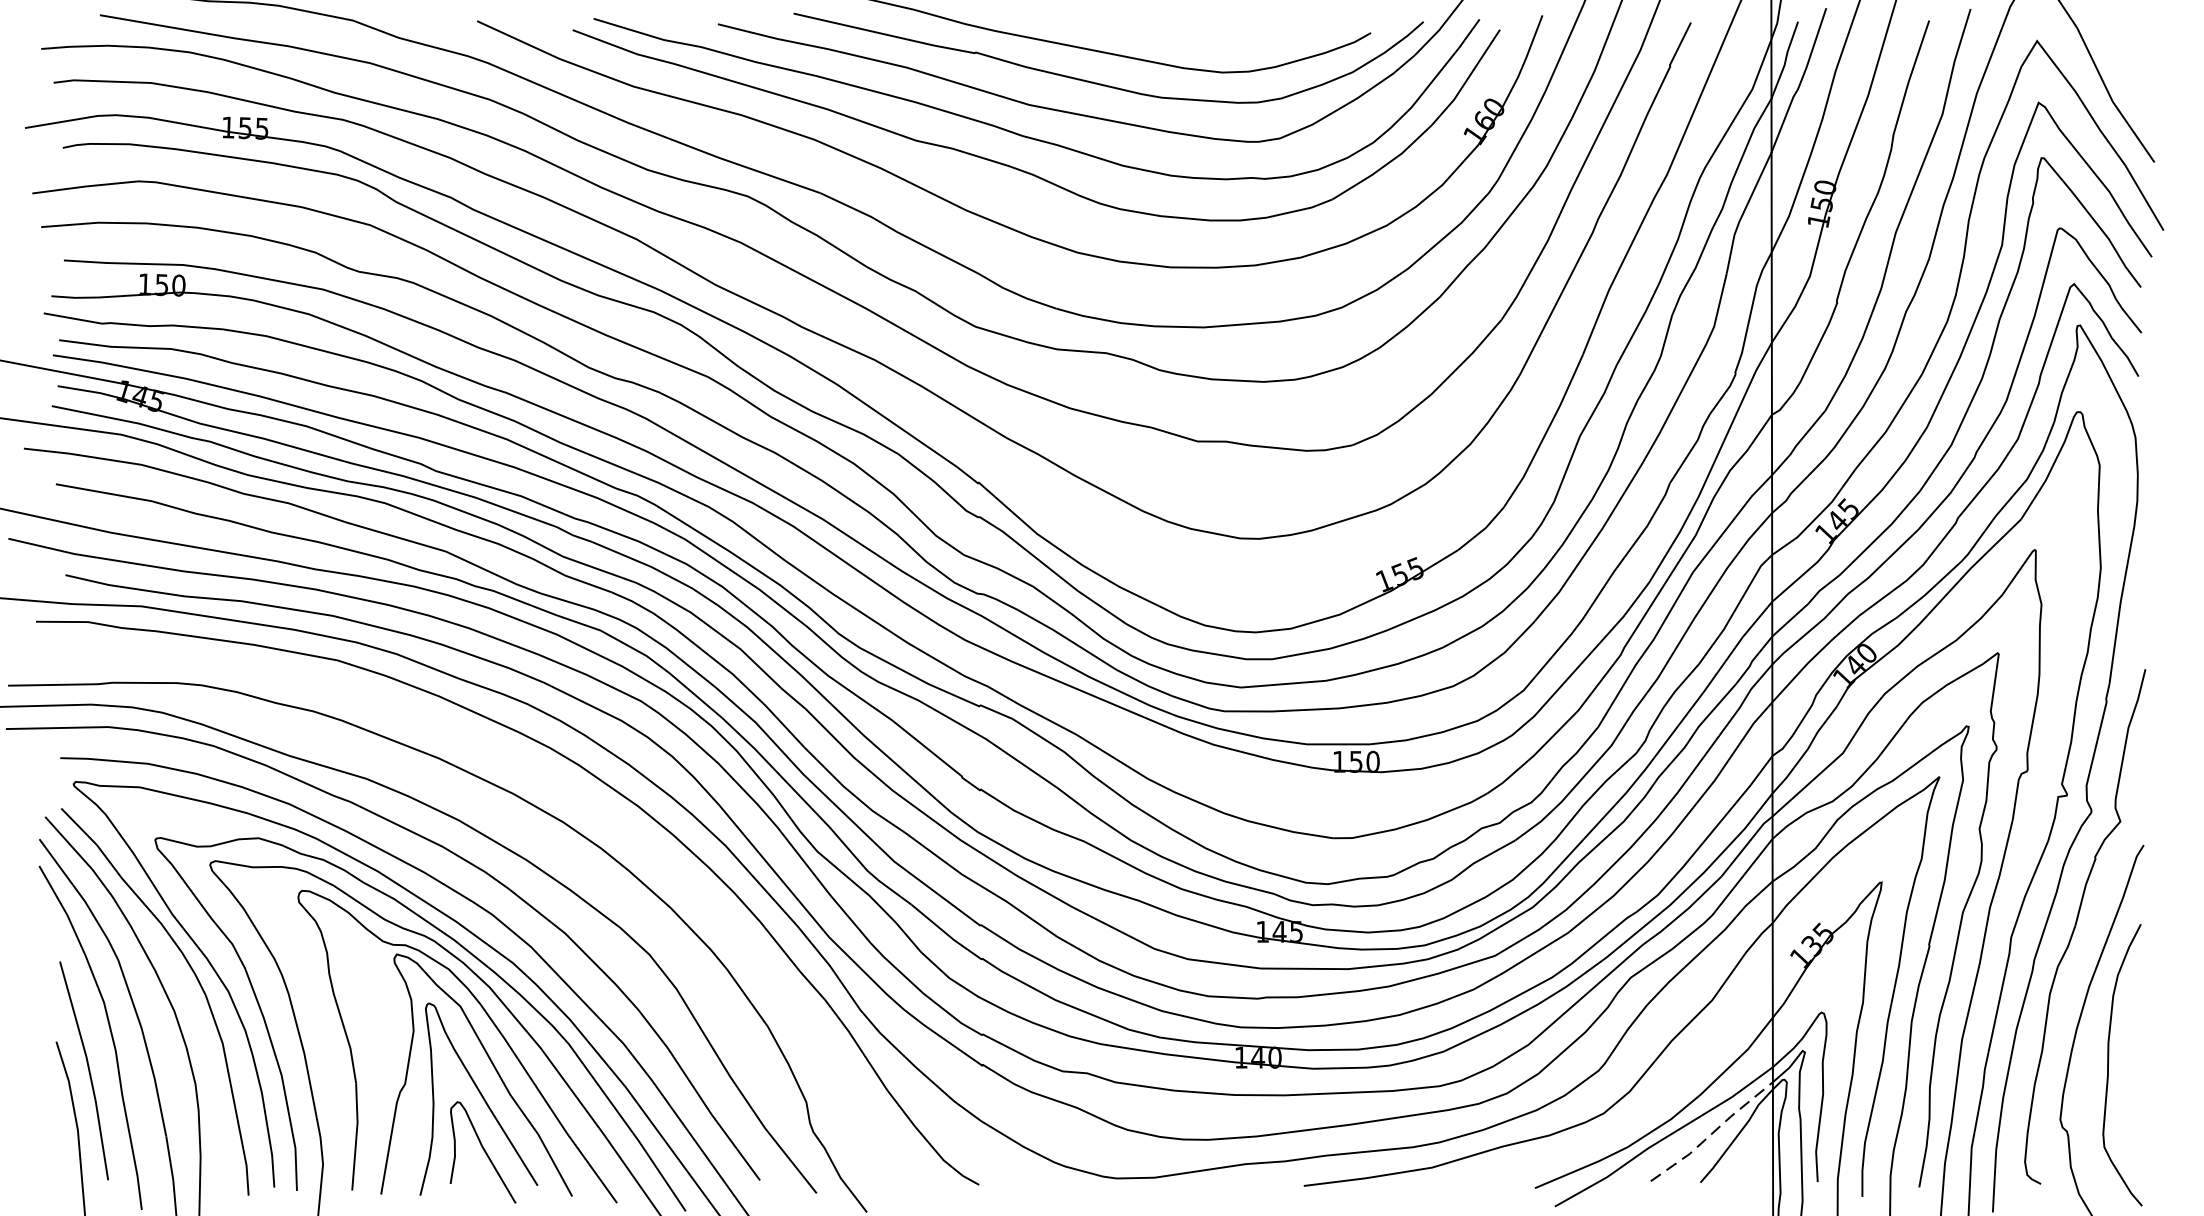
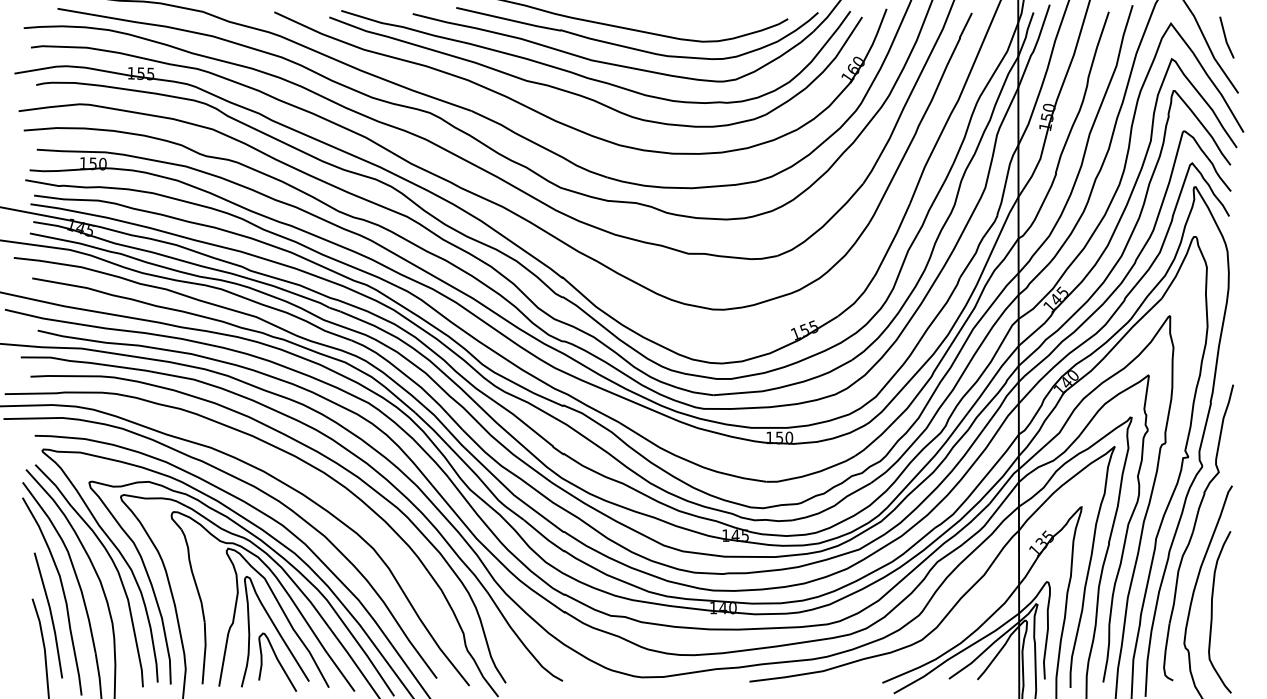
line: (2133, 65) -> (1226, 37), added
curve: (536, 780) -> (308, 448), added
line: (1712, 1133) -> (984, 651), dashed -> solid

